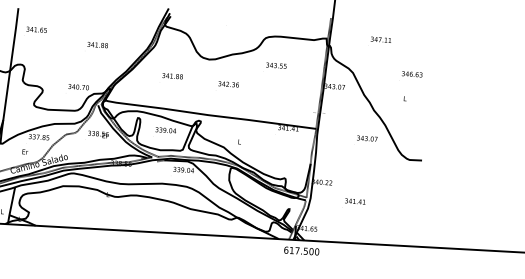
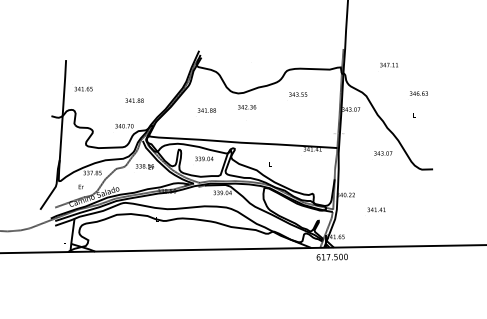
text: (36, 29) -> (83, 88), moved
text: (97, 44) -> (134, 100), moved
text: (229, 84) -> (247, 107), moved

